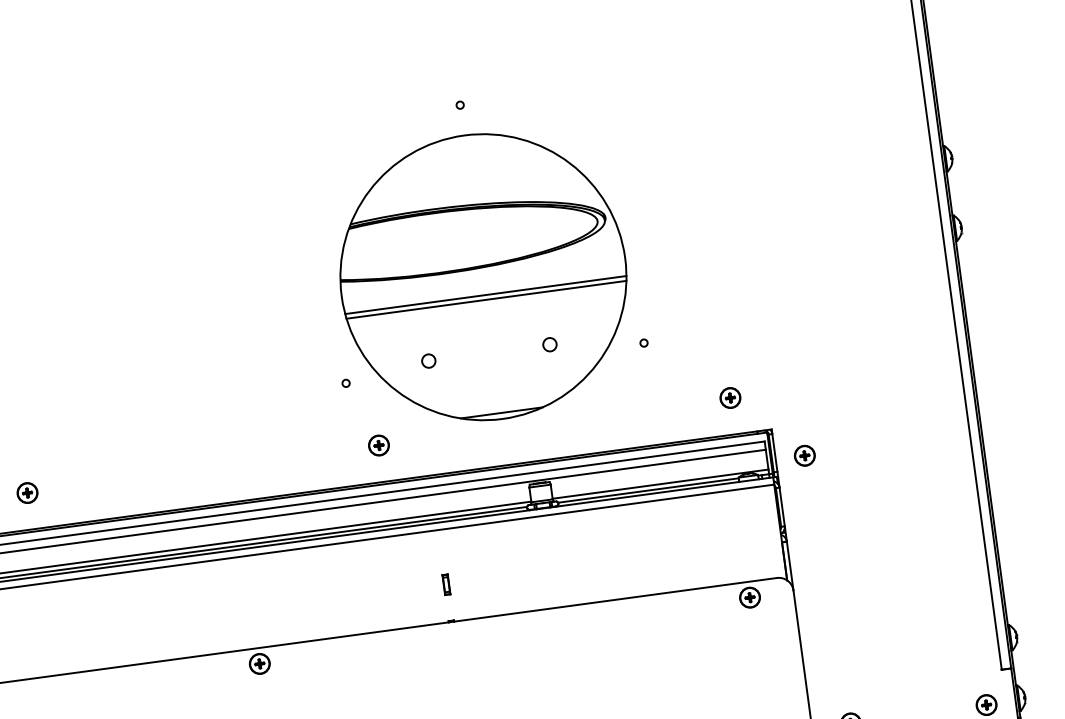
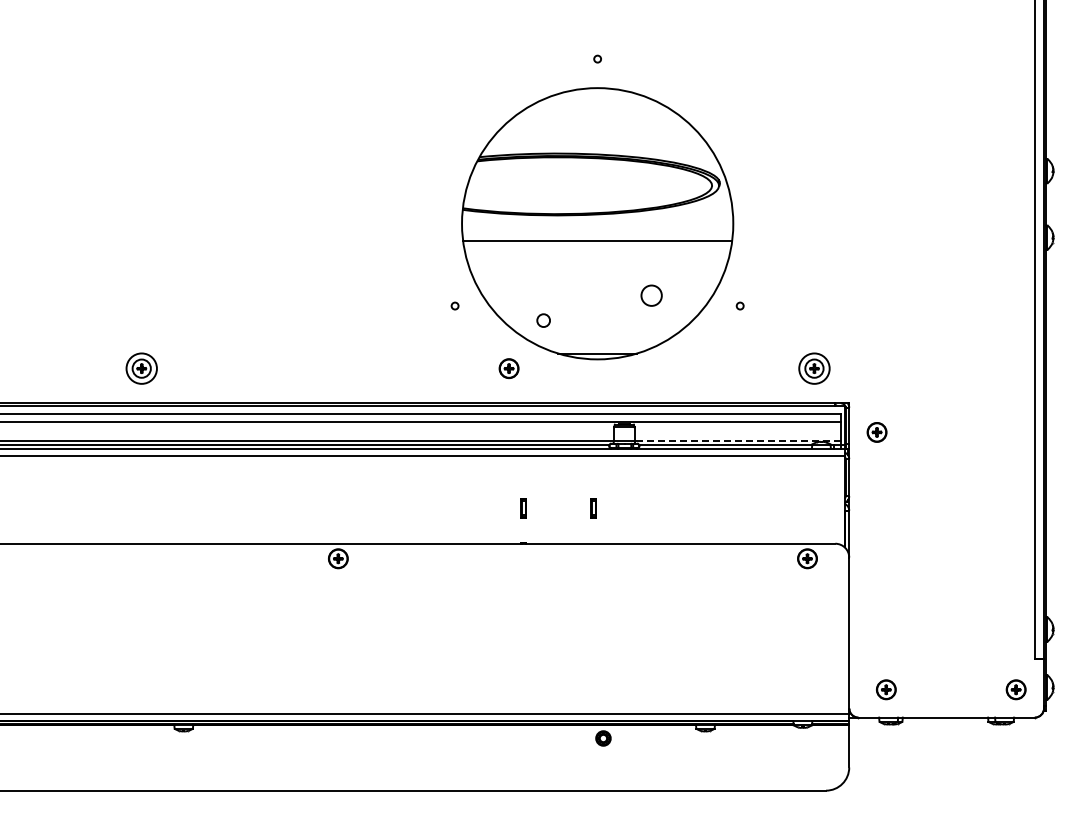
line: (486, 299) -> (597, 245), removed
circle: (549, 344) -> (651, 295), size x1.6
circle: (428, 360) -> (543, 320), moved
circle: (729, 397) -> (813, 368), size x1.6
part: (378, 445) -> (508, 368), moved
line: (660, 483) -> (737, 440), solid -> dashed
circle: (27, 492) -> (141, 368), size x1.6
part: (519, 575) -> (593, 508), added

